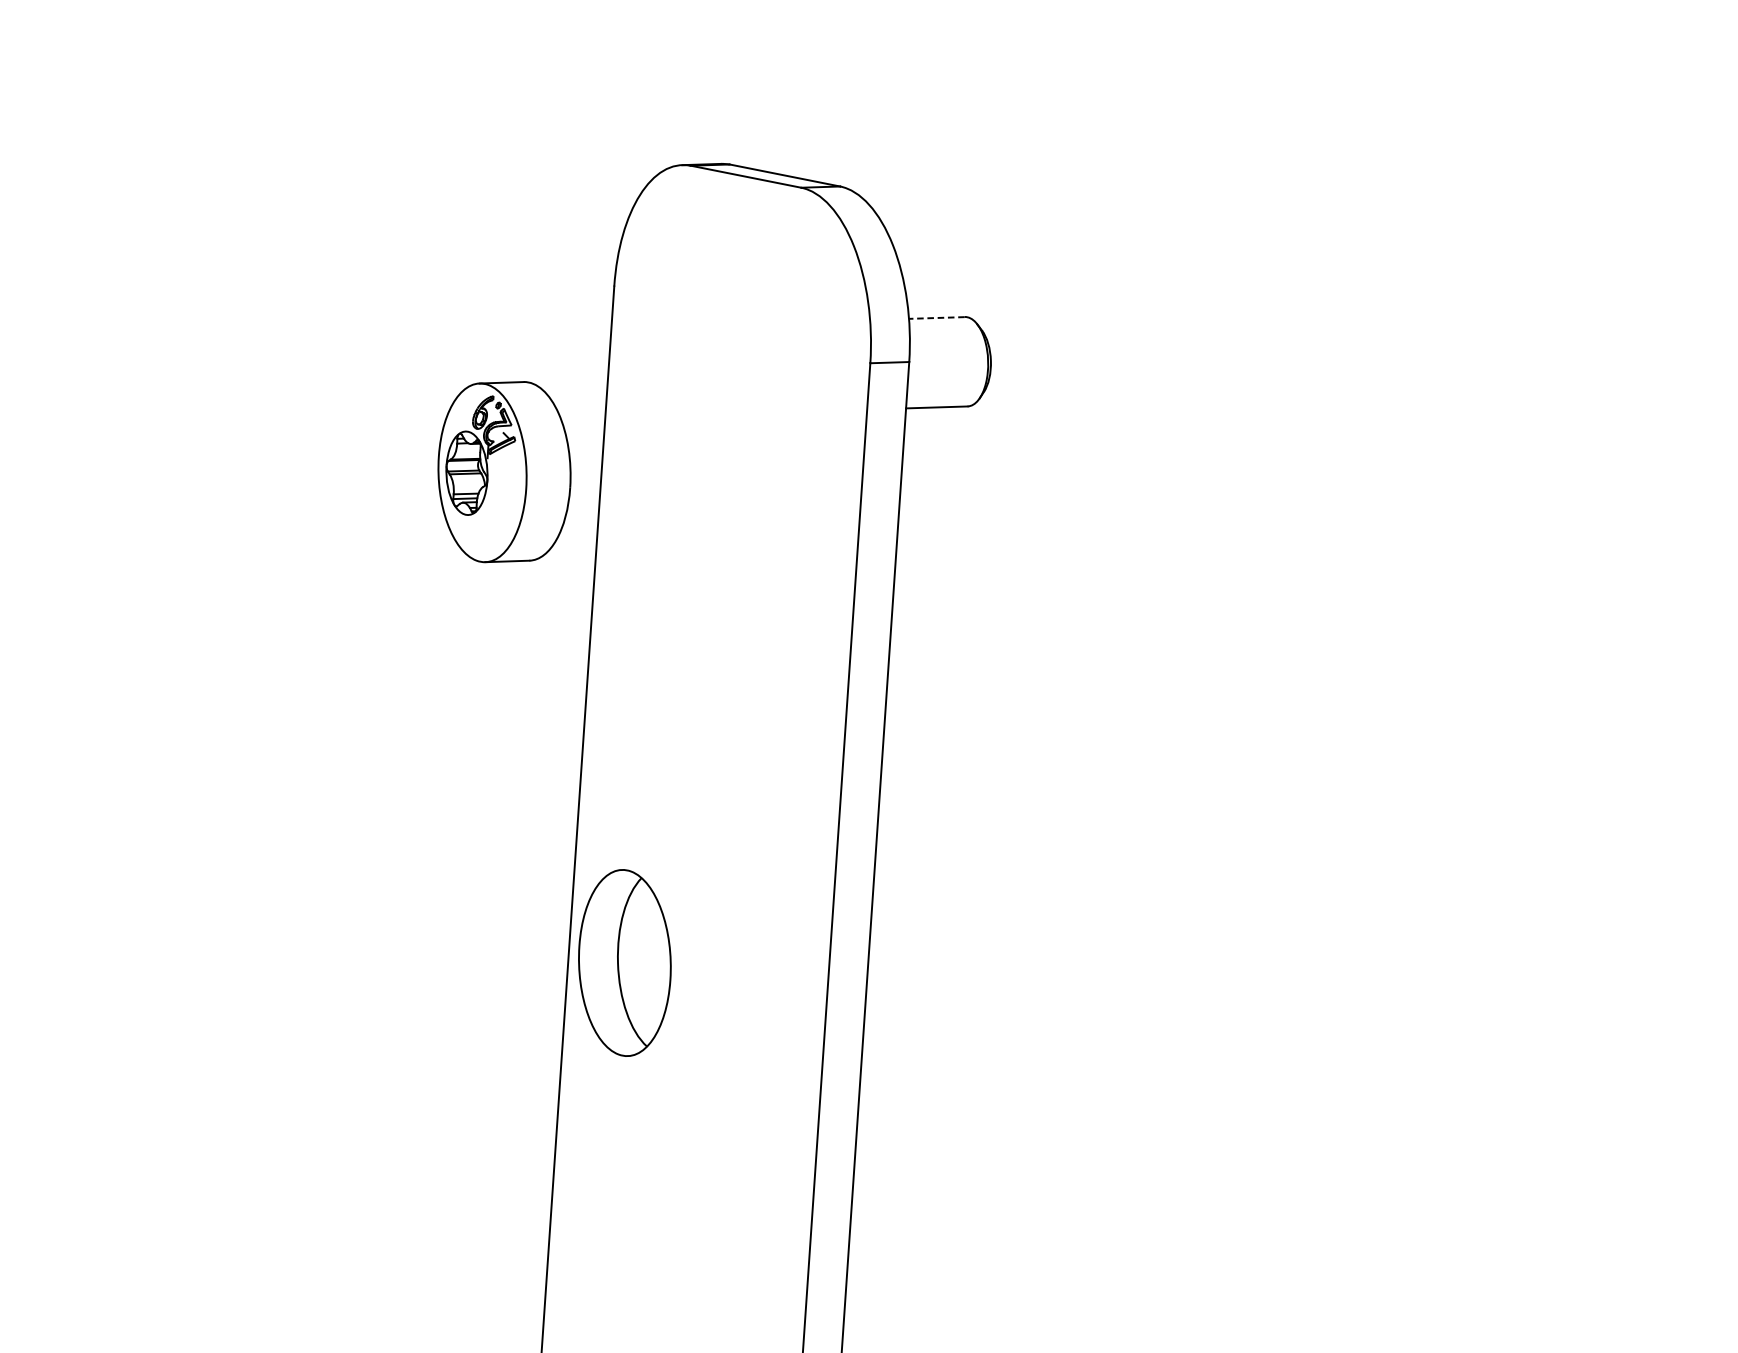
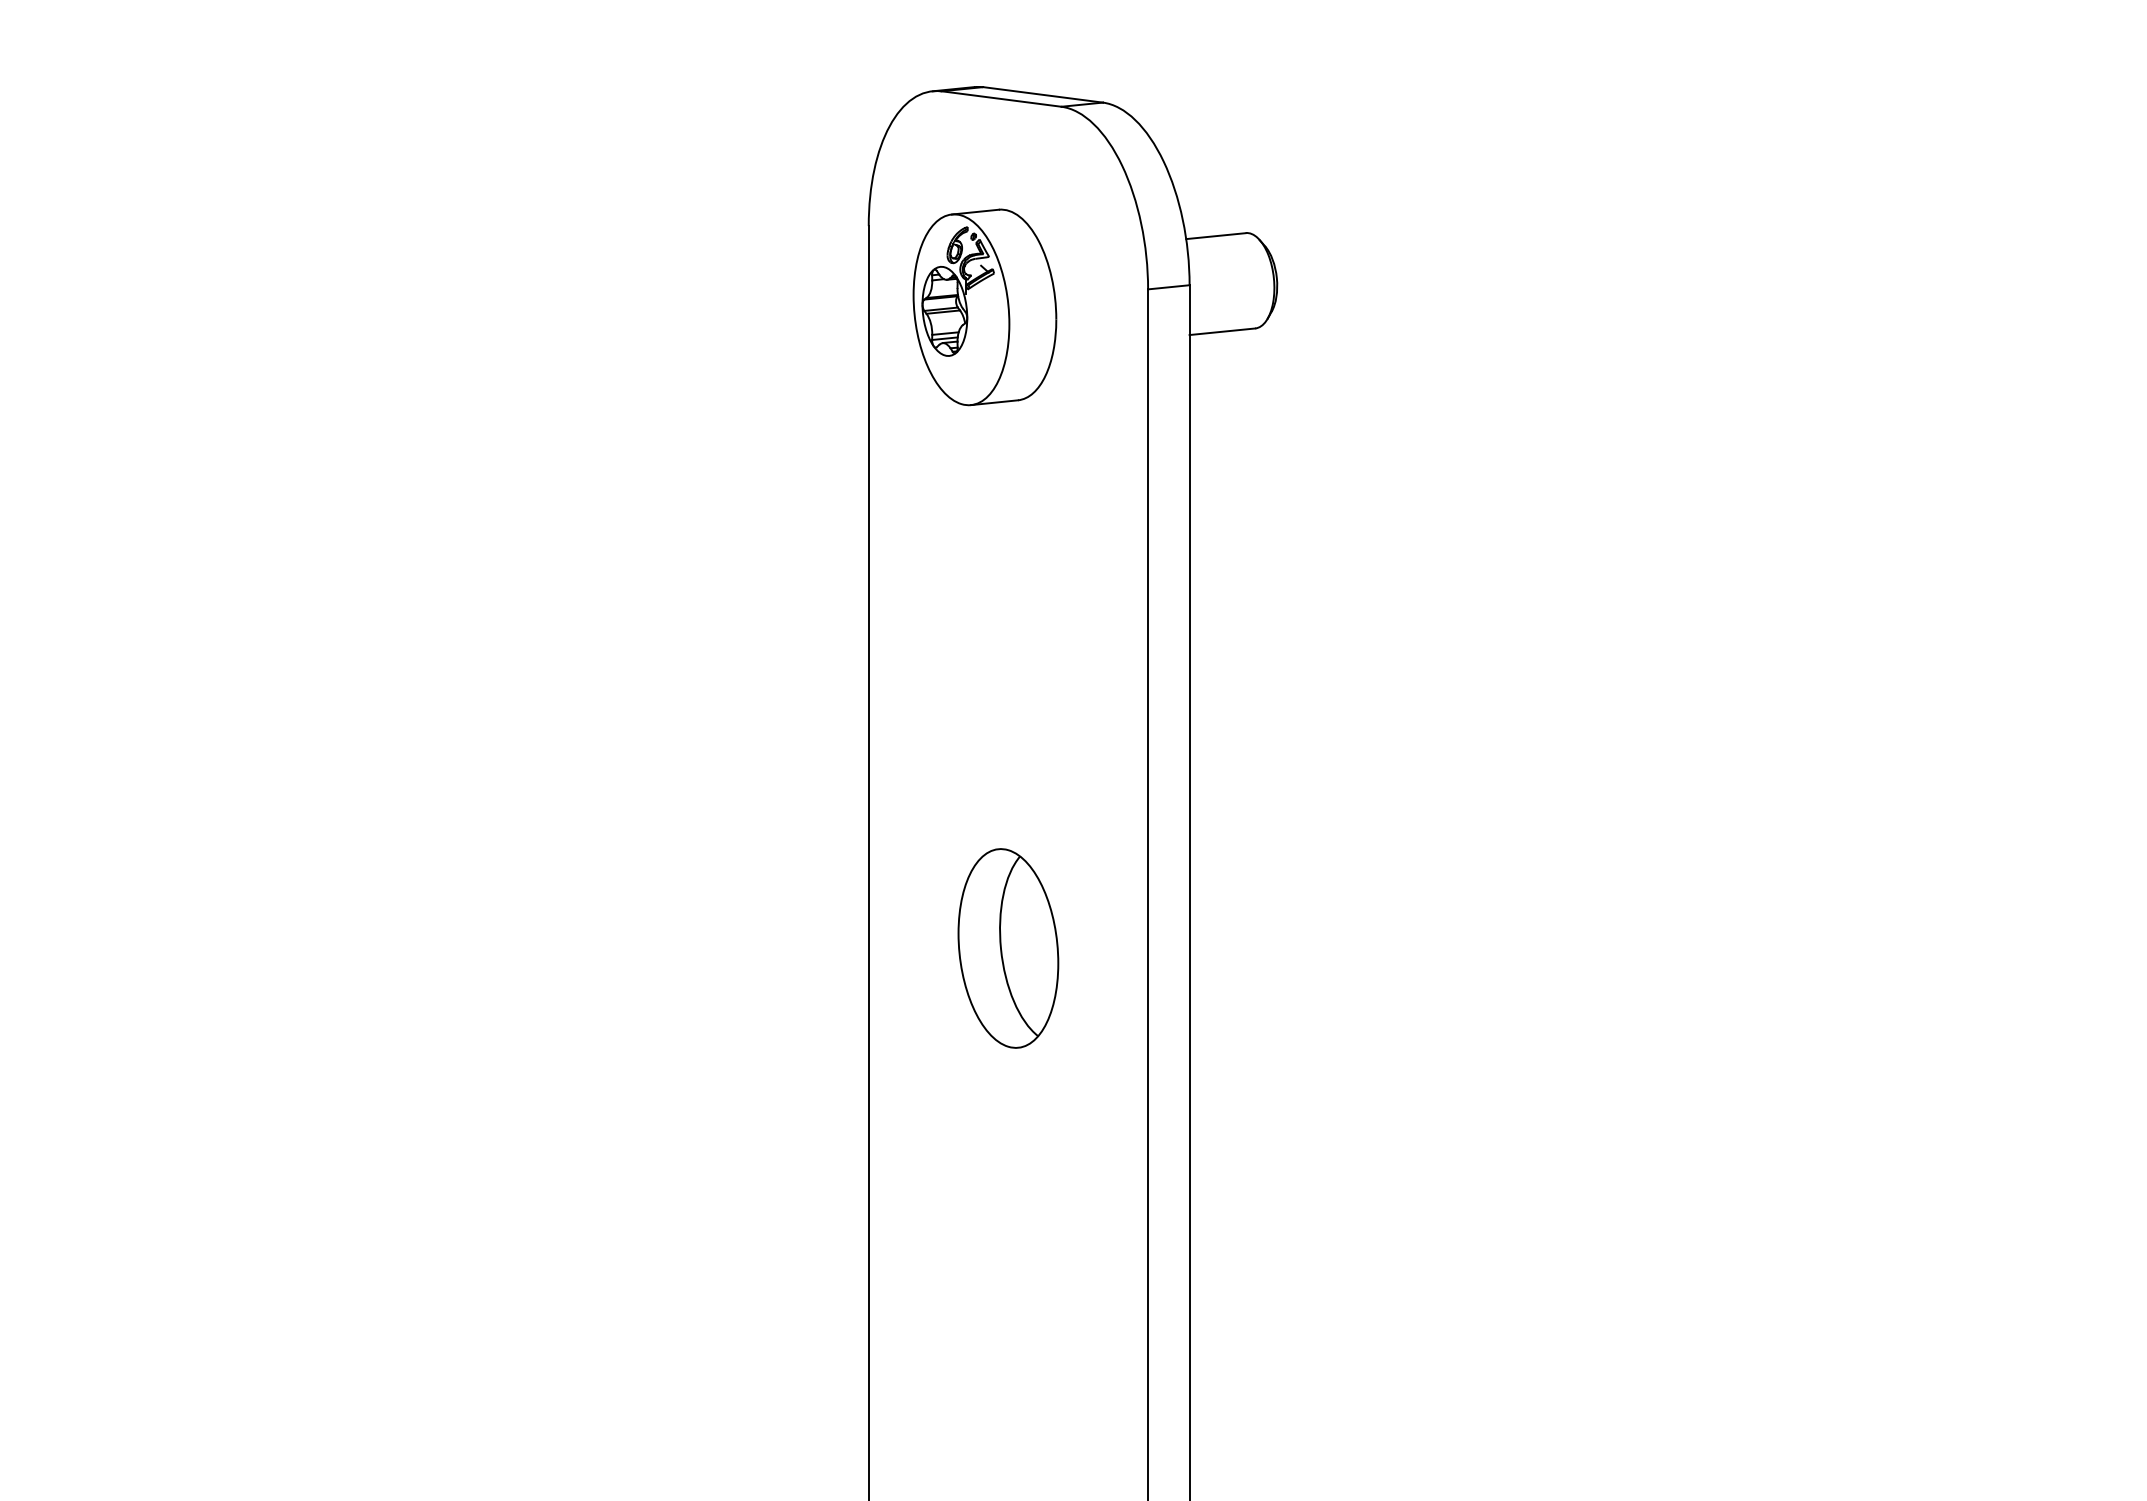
line: (936, 318) -> (1215, 236), dashed -> solid
part: (504, 472) -> (984, 307), moved
part: (624, 963) -> (1008, 948), moved

